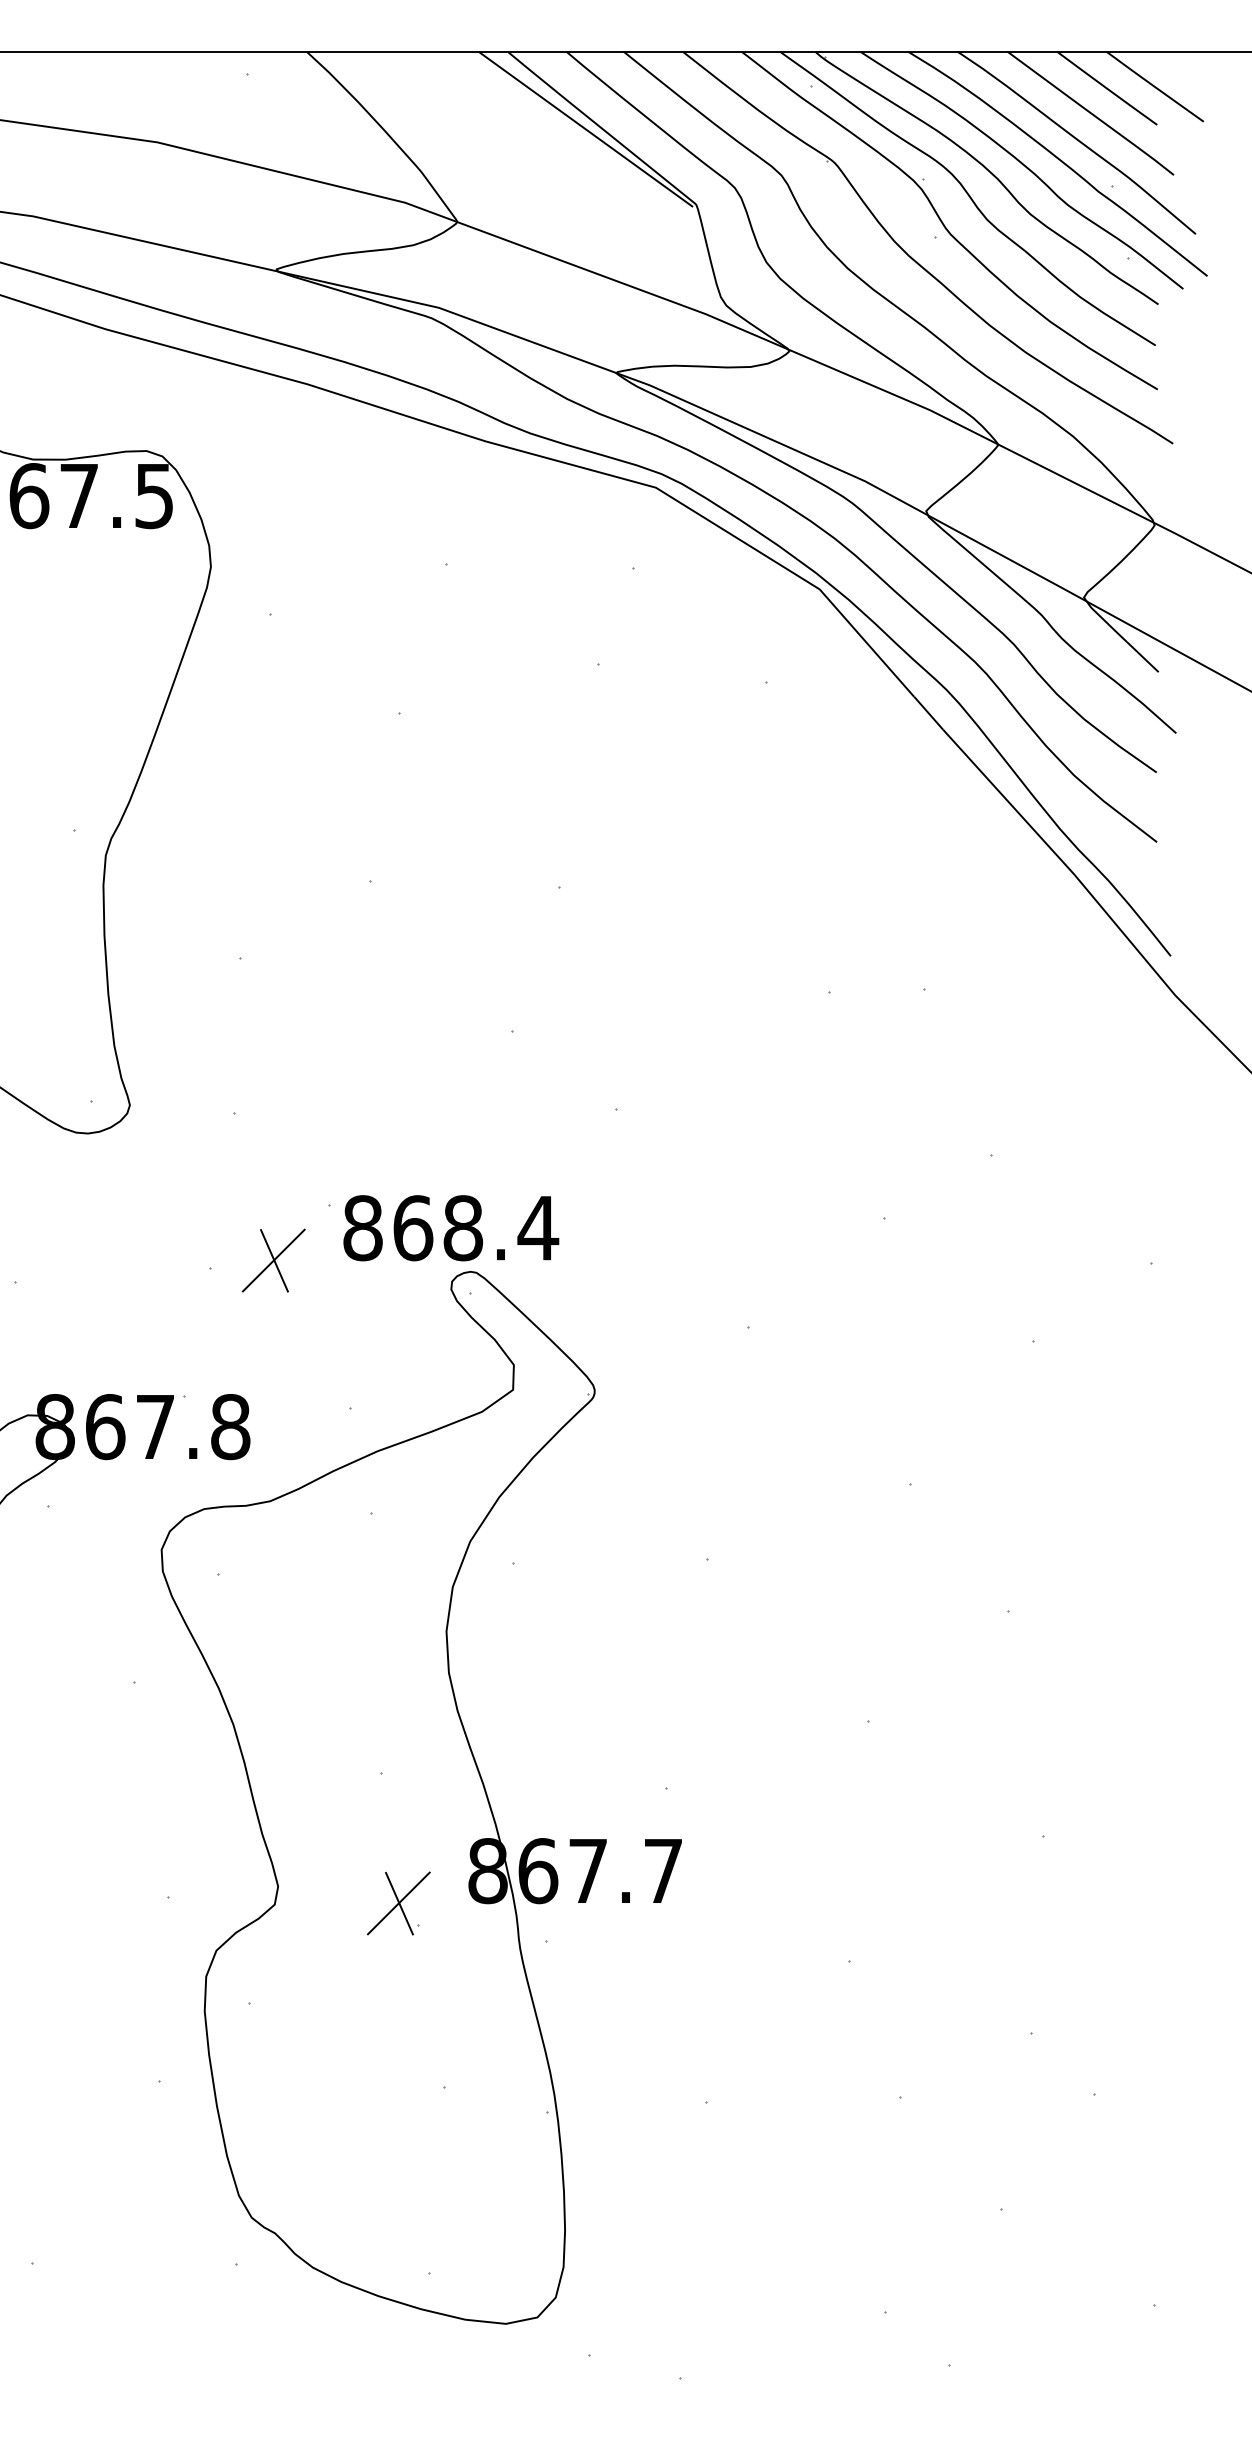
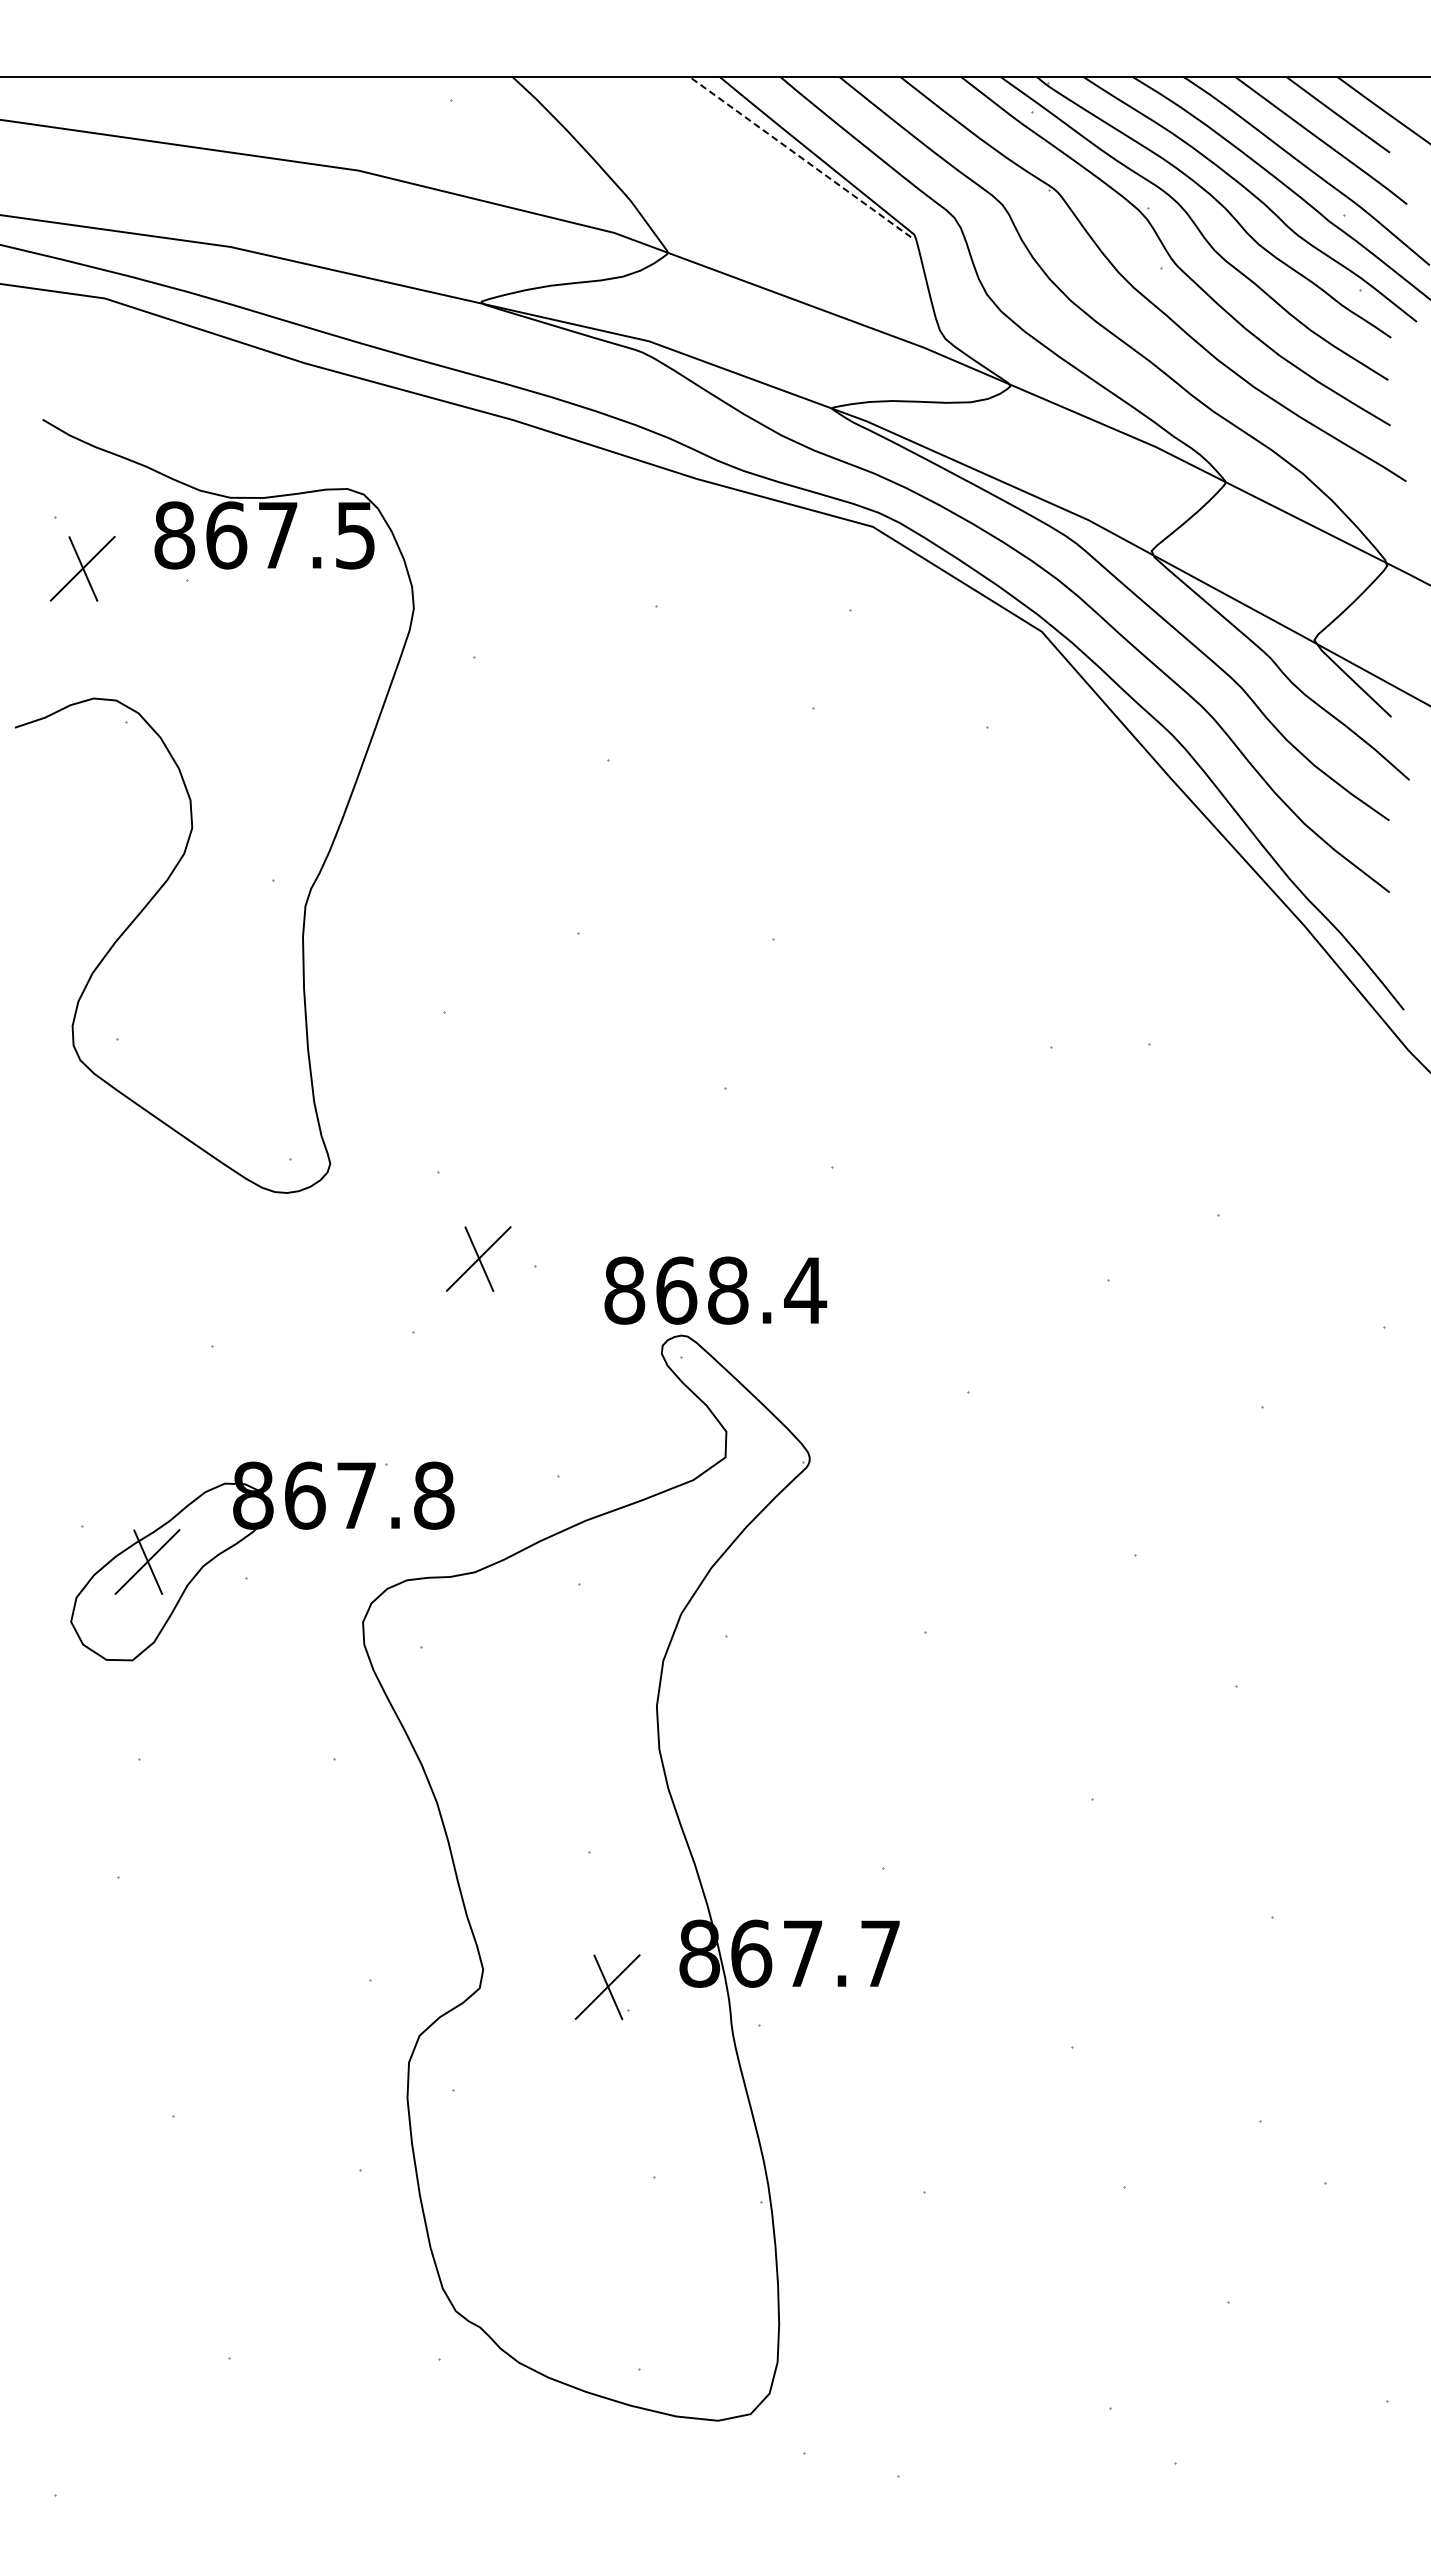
line: (584, 128) -> (799, 156), solid -> dashed
text: (451, 1228) -> (715, 1290), moved
part: (273, 1260) -> (478, 1258), moved

